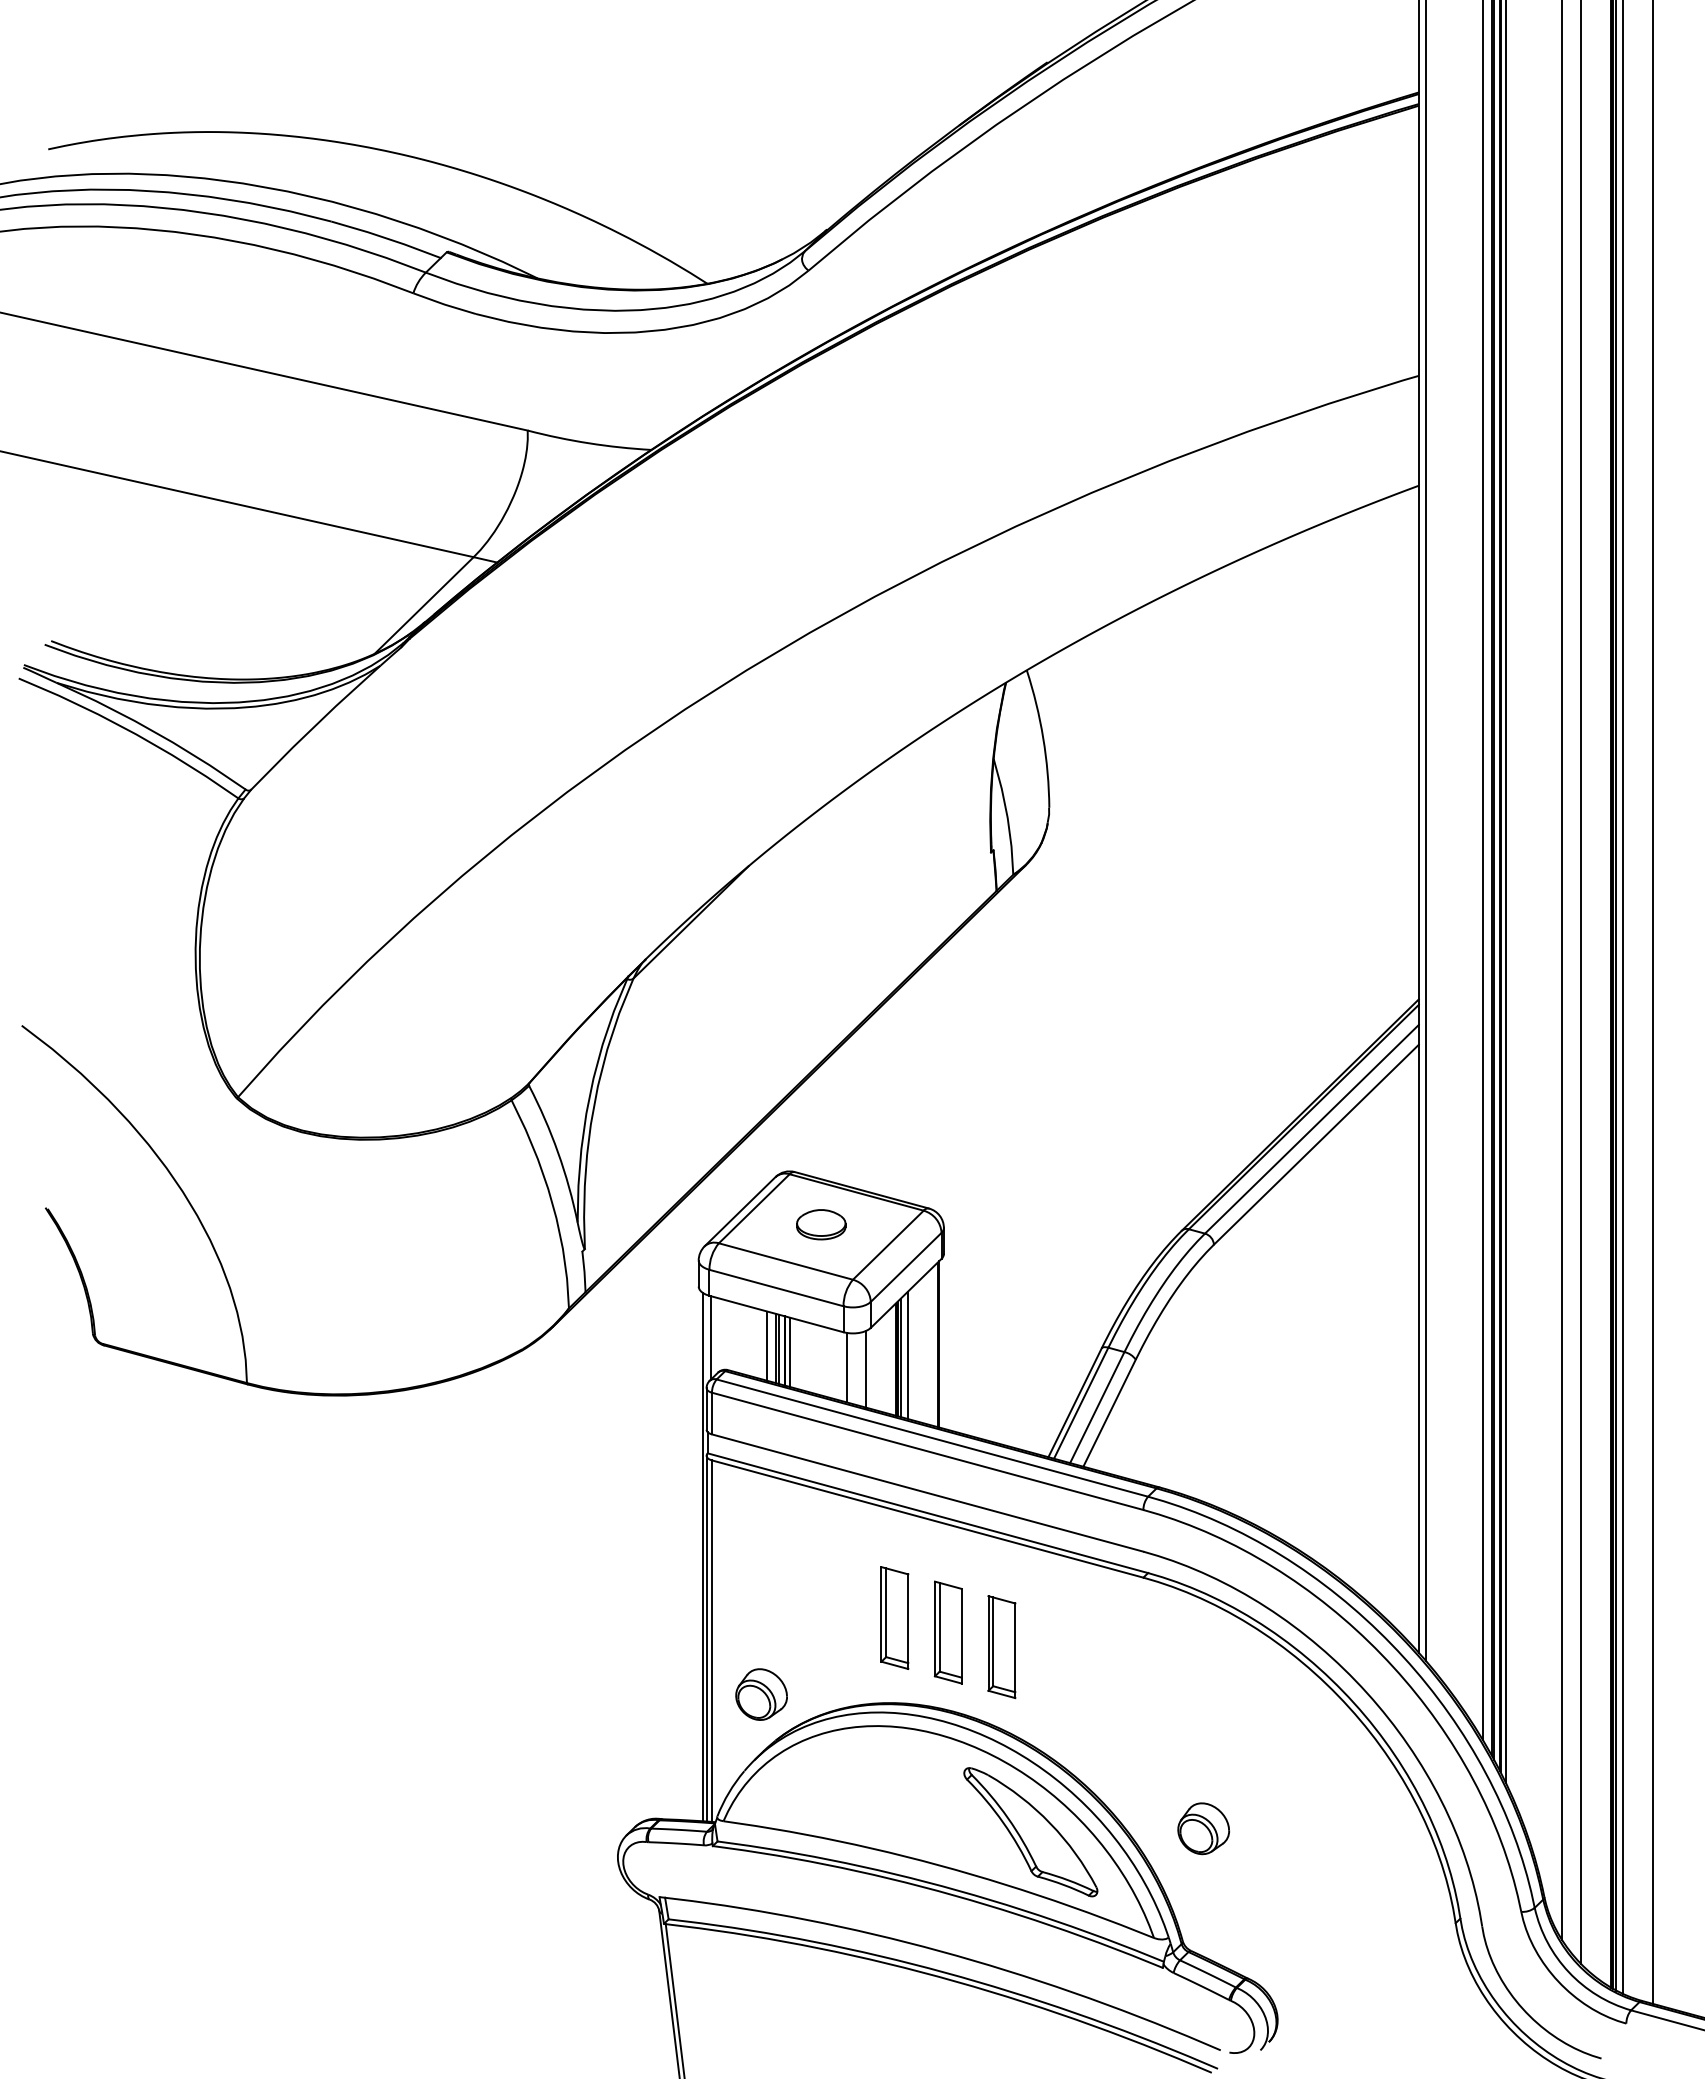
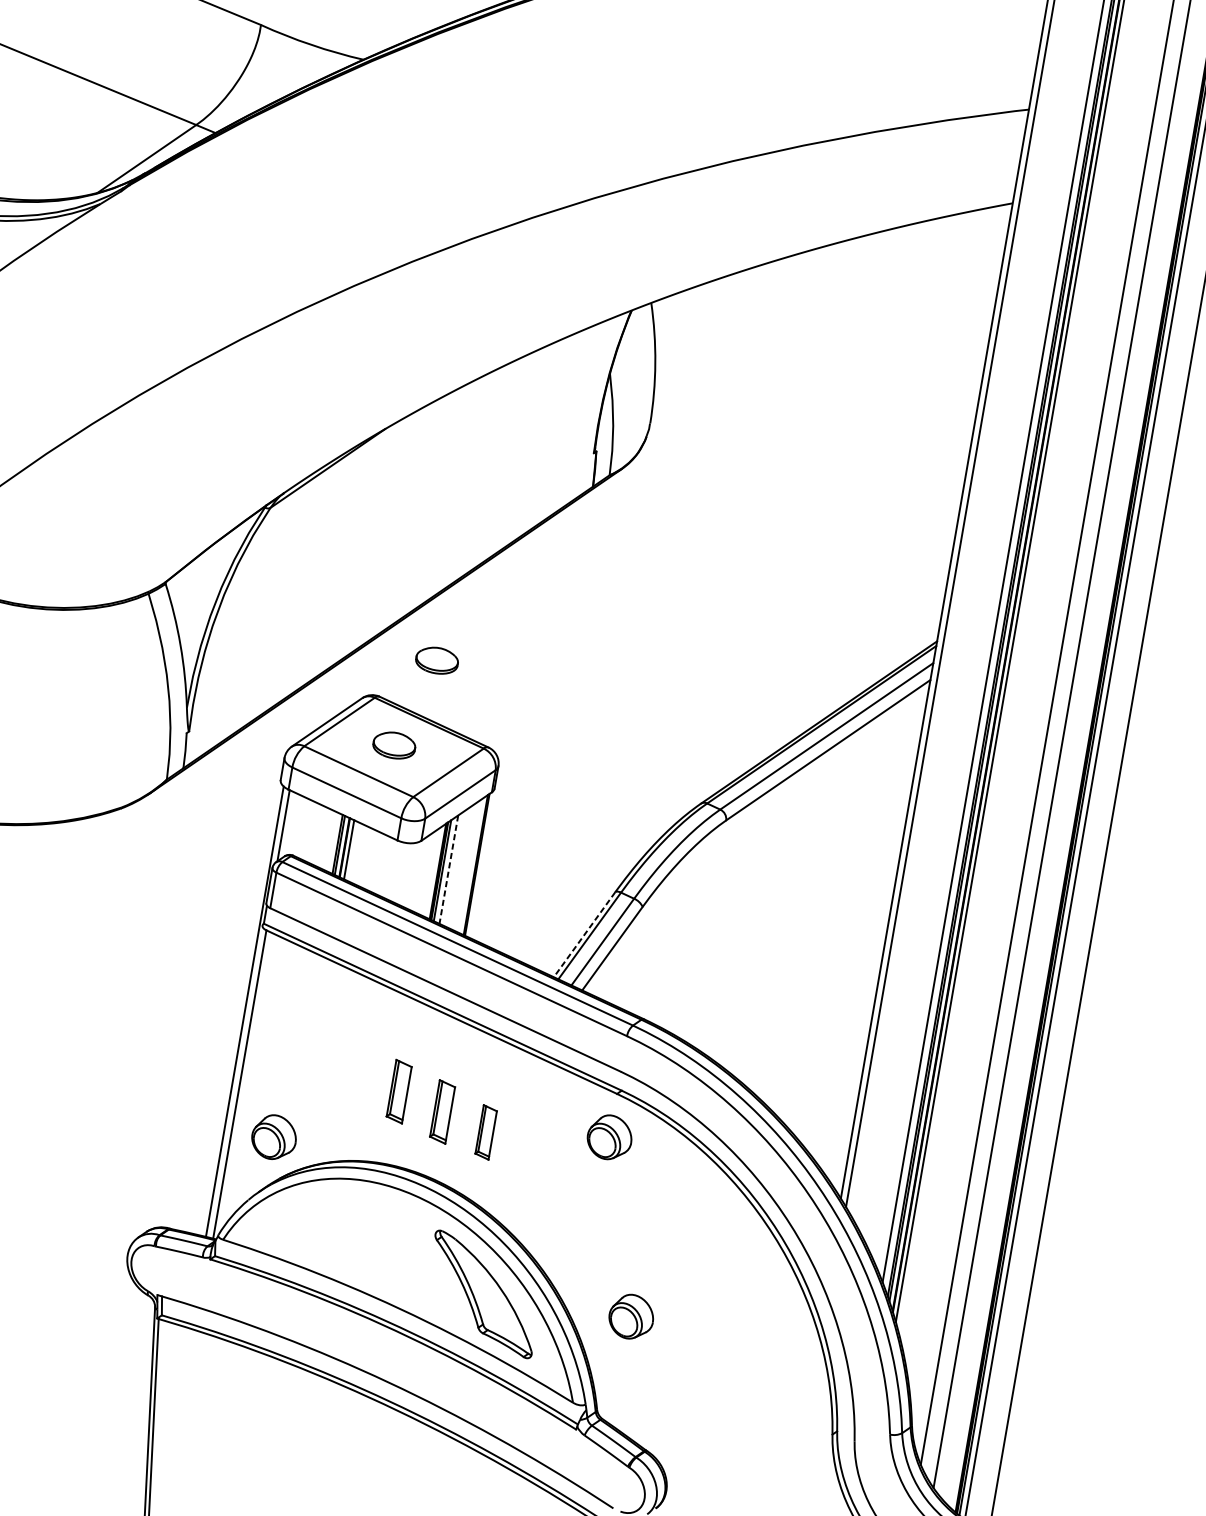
part: (853, 1119) -> (437, 660), added
line: (767, 1345) -> (330, 840), removed
line: (907, 1355) -> (448, 869), solid -> dashed
line: (846, 1367) -> (394, 870), removed
line: (865, 1369) -> (410, 875), removed
line: (1075, 1402) -> (584, 934), solid -> dashed
part: (894, 1617) -> (398, 1091), size x0.7
part: (1143, 1628) -> (609, 1137), added
part: (947, 1632) -> (441, 1111), size x0.7
line: (706, 1638) -> (235, 1081), removed
part: (1001, 1647) -> (485, 1132), size x0.6

